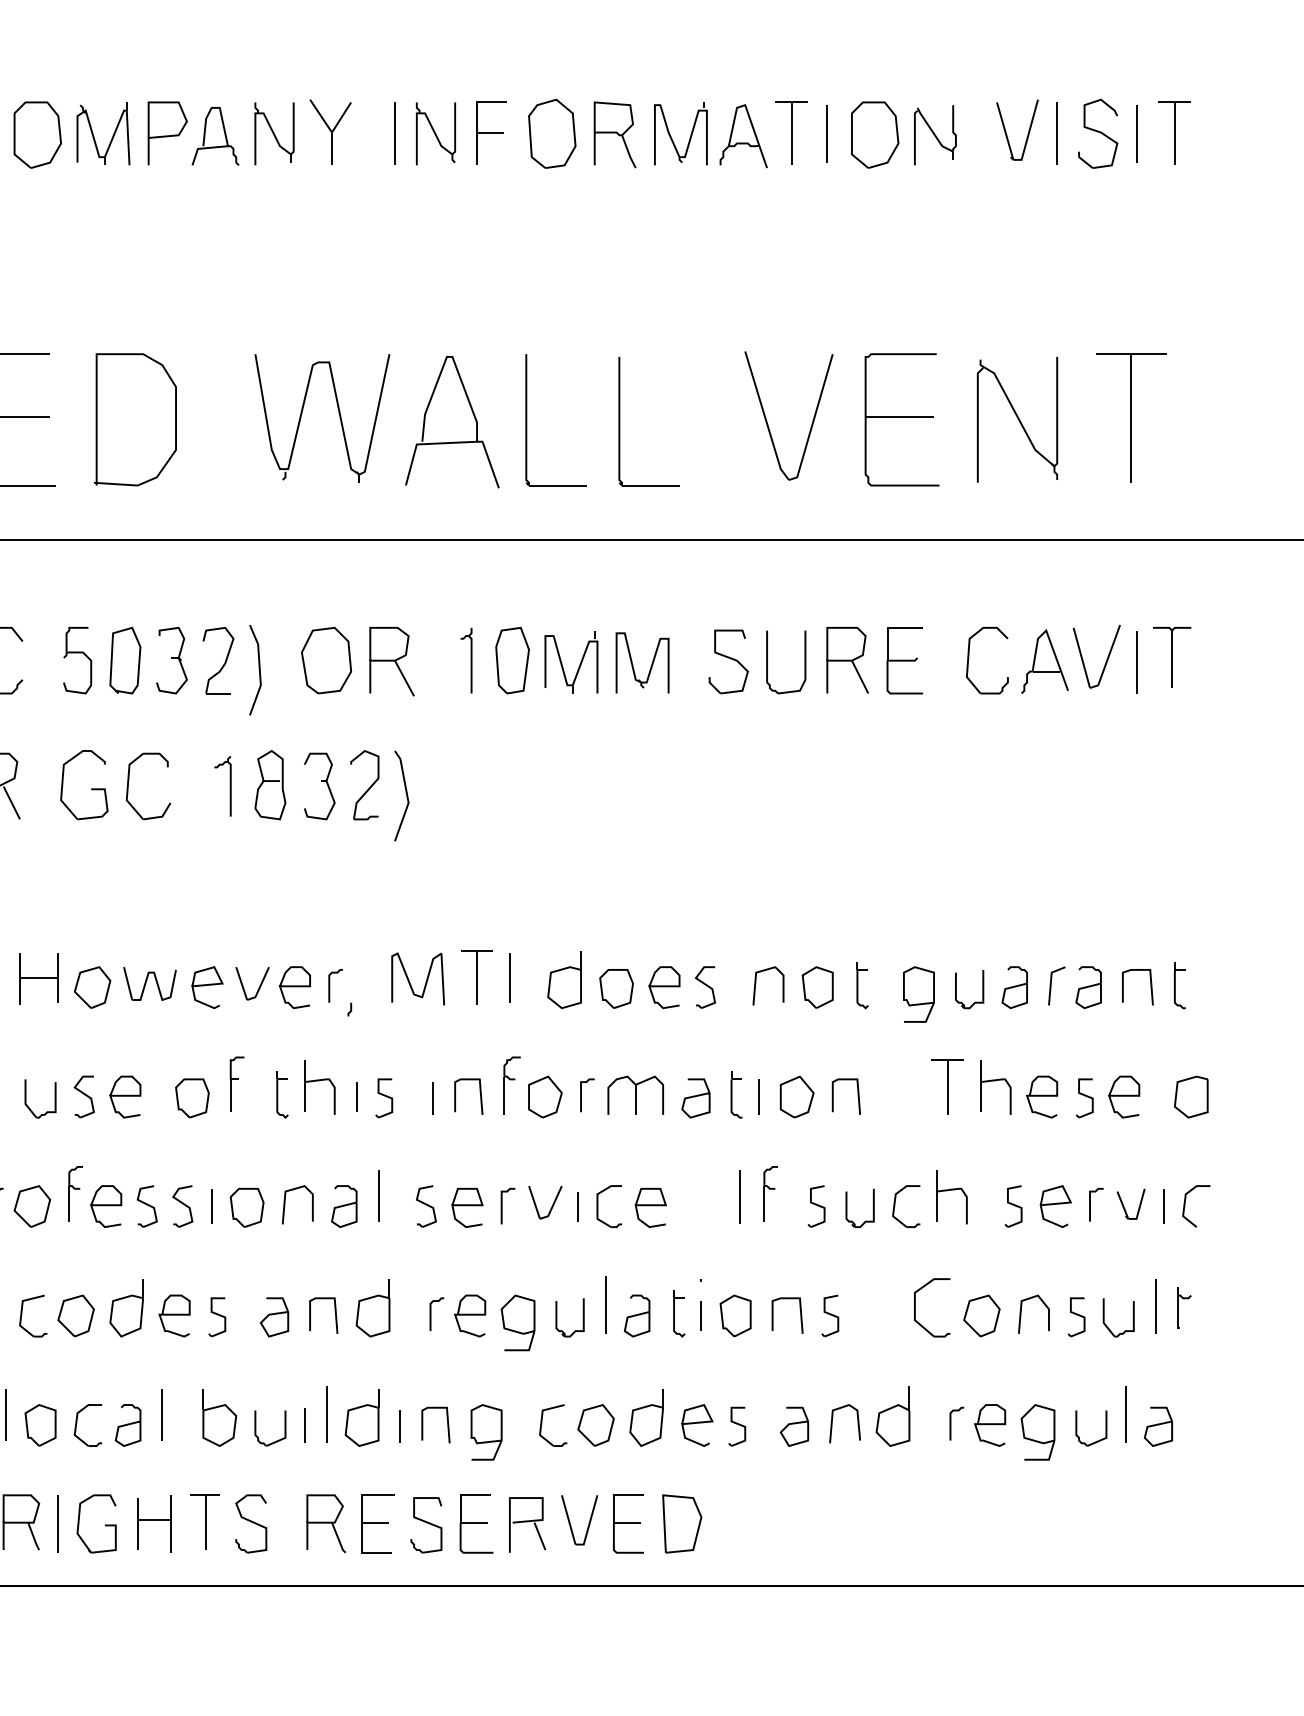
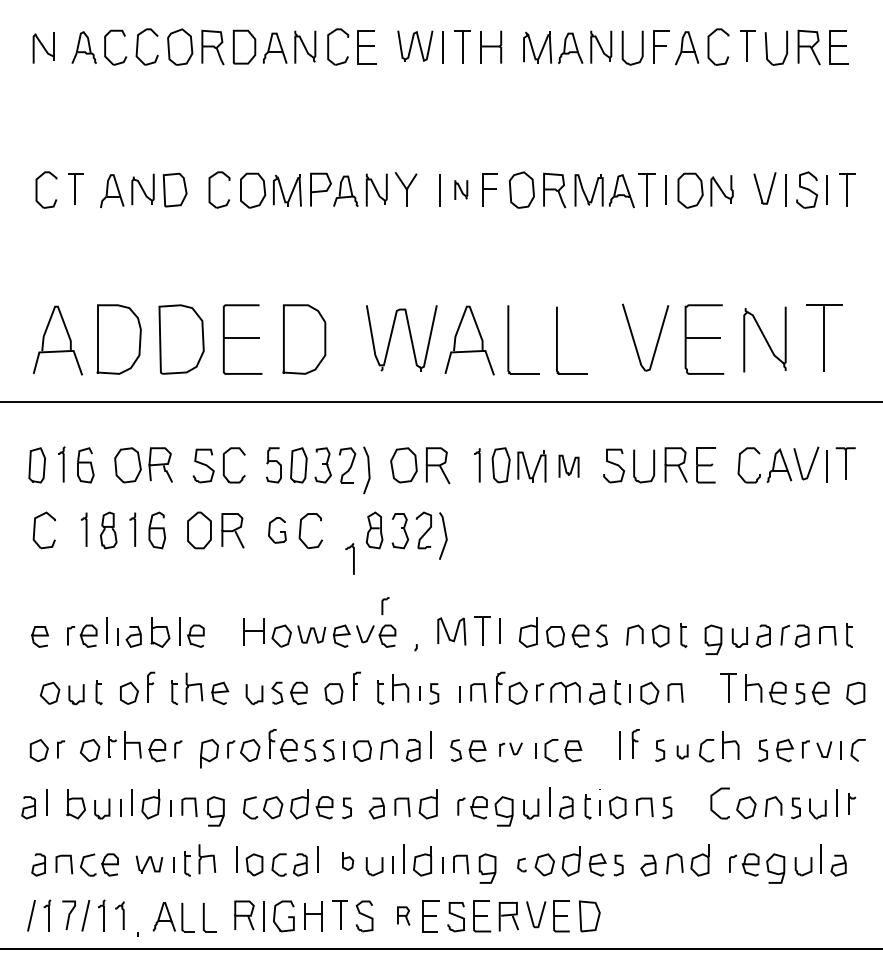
part: (436, 132) -> (461, 189), size x0.6
part: (641, 662) -> (568, 466), size x0.7
part: (84, 785) -> (277, 530), size x0.7
part: (222, 785) -> (349, 558), moved
curve: (331, 986) -> (383, 606), moved
part: (530, 1204) -> (510, 749), size x0.7
part: (859, 1208) -> (682, 751), size x0.7
part: (218, 1418) -> (347, 861), size x0.6
part: (551, 1424) -> (521, 864), size x0.6
part: (325, 1522) -> (403, 915), size x0.6

